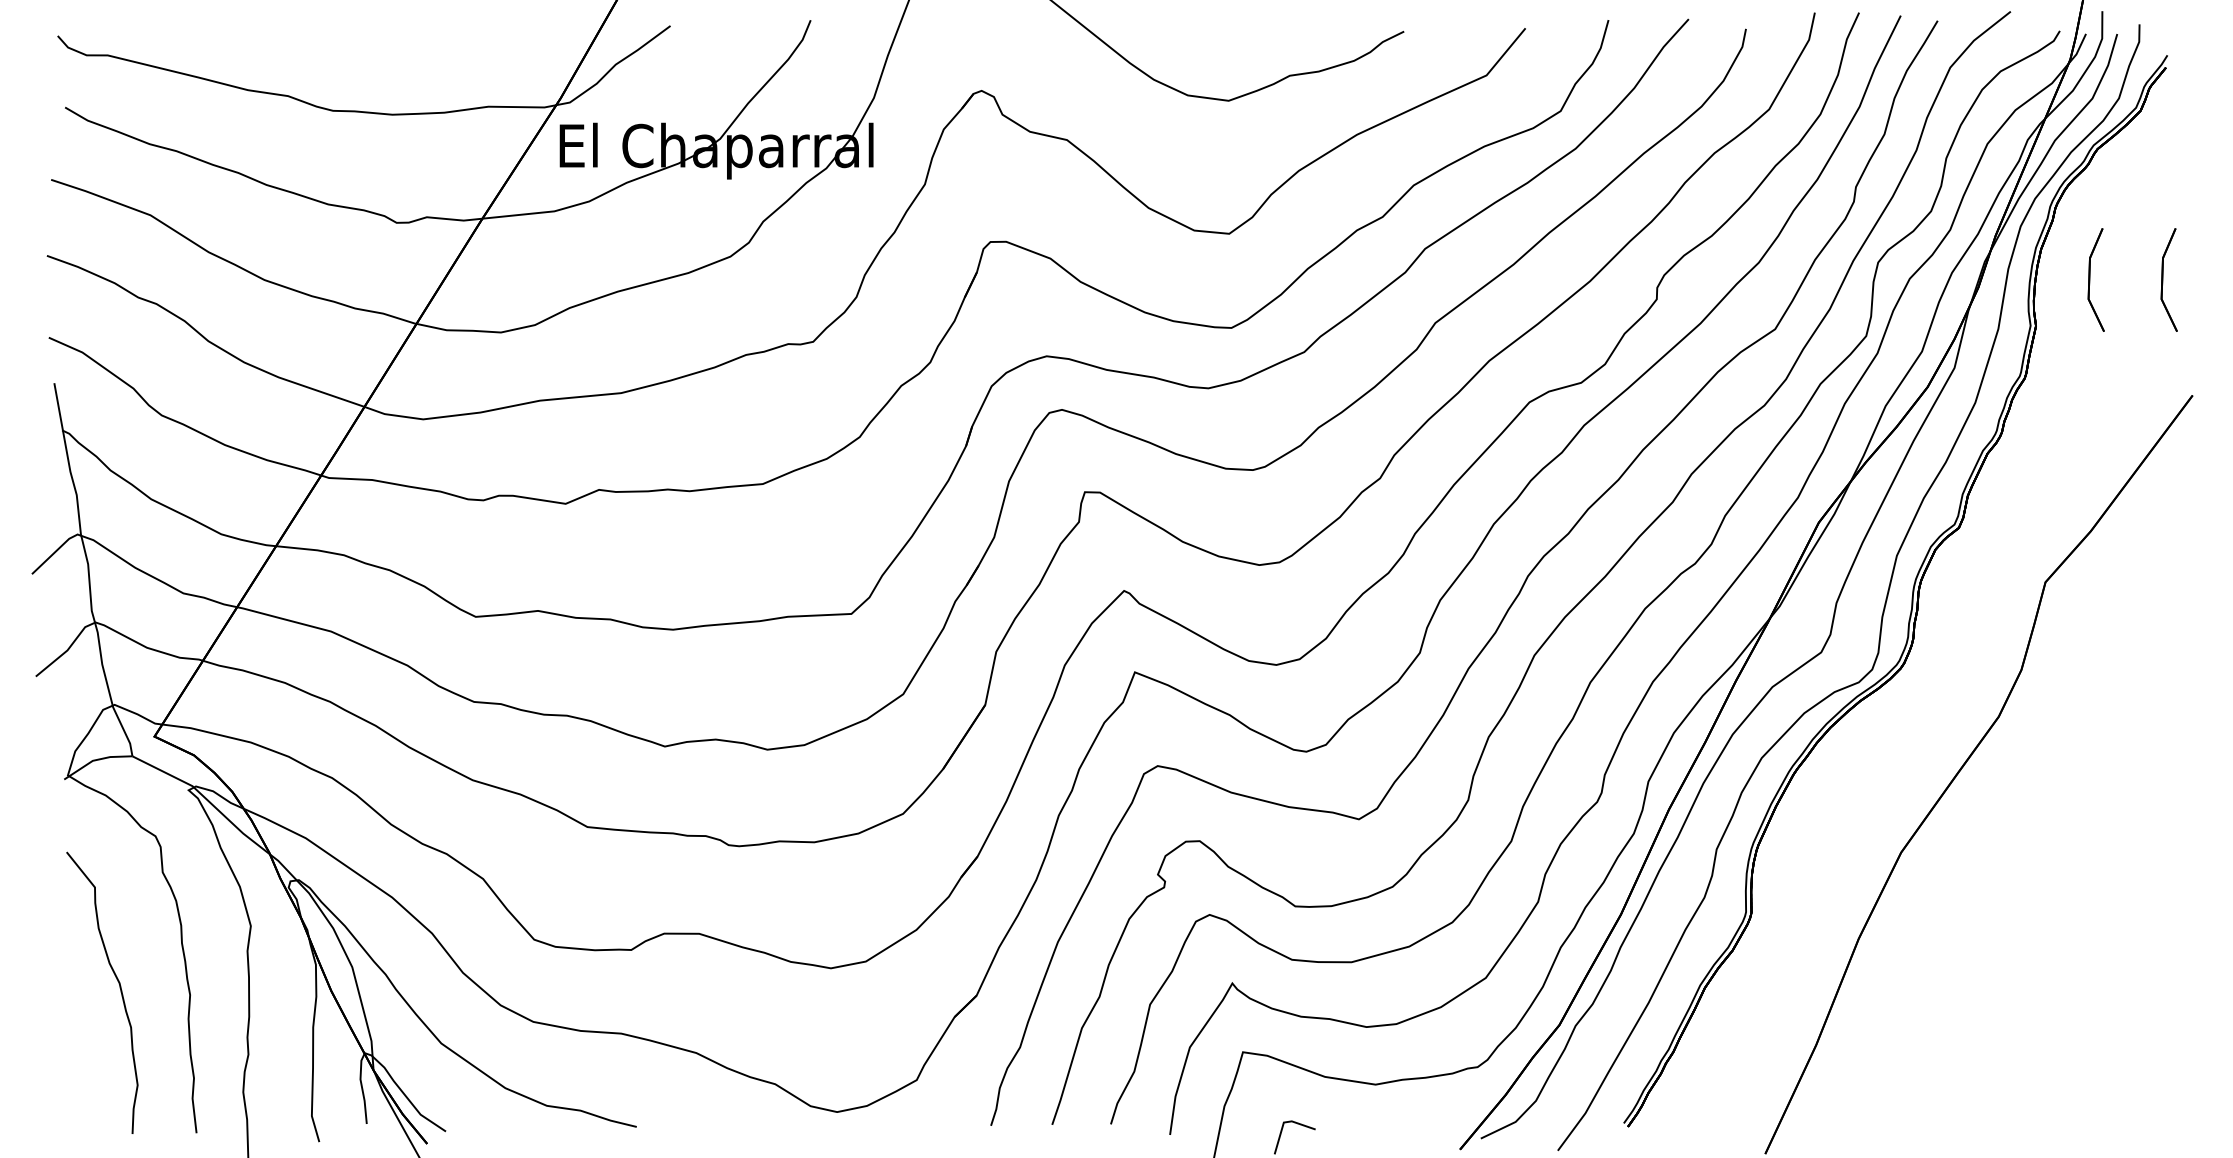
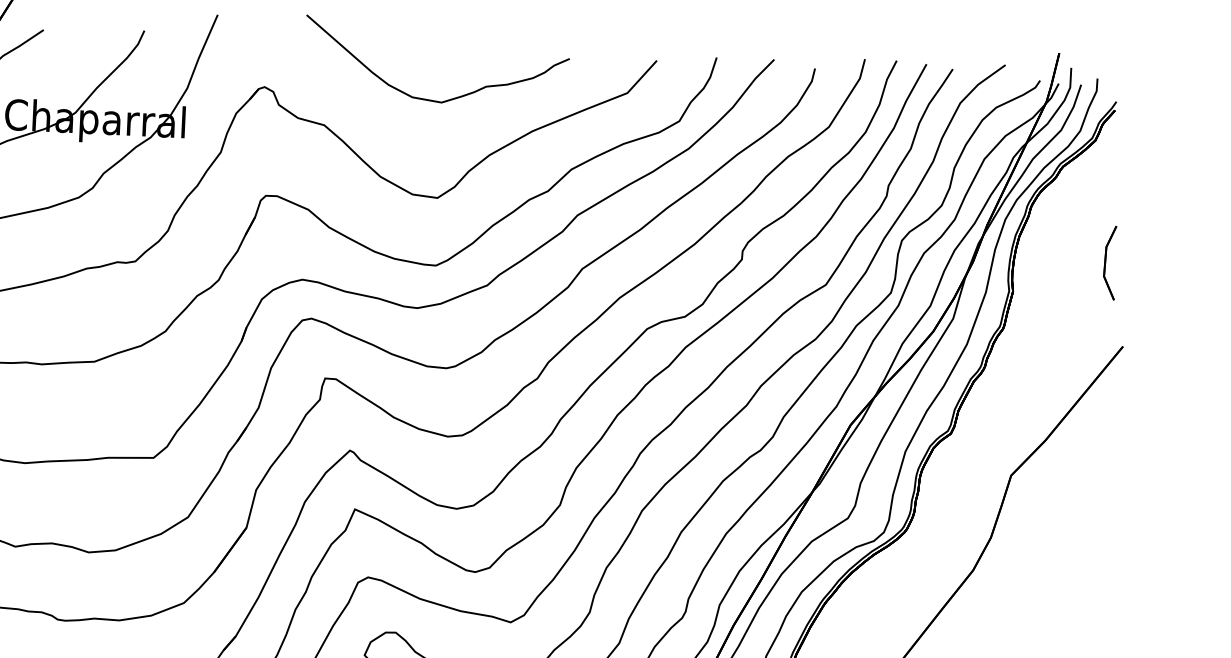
part: (2095, 279) -> (1057, 260), removed

